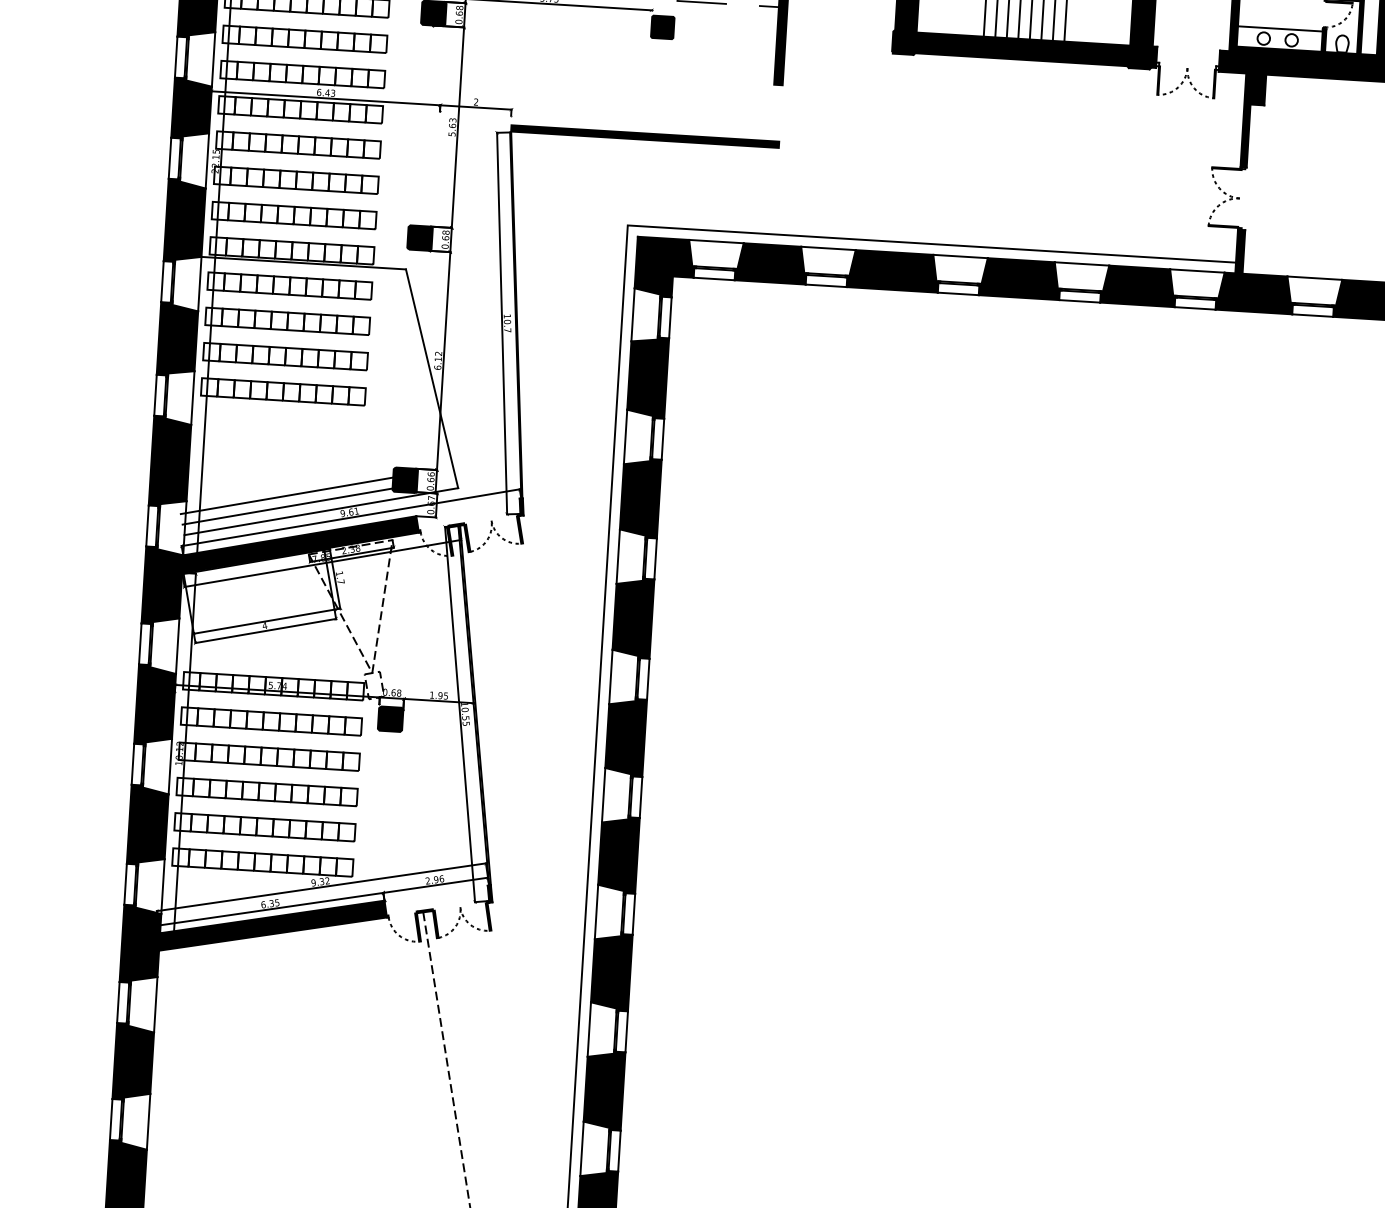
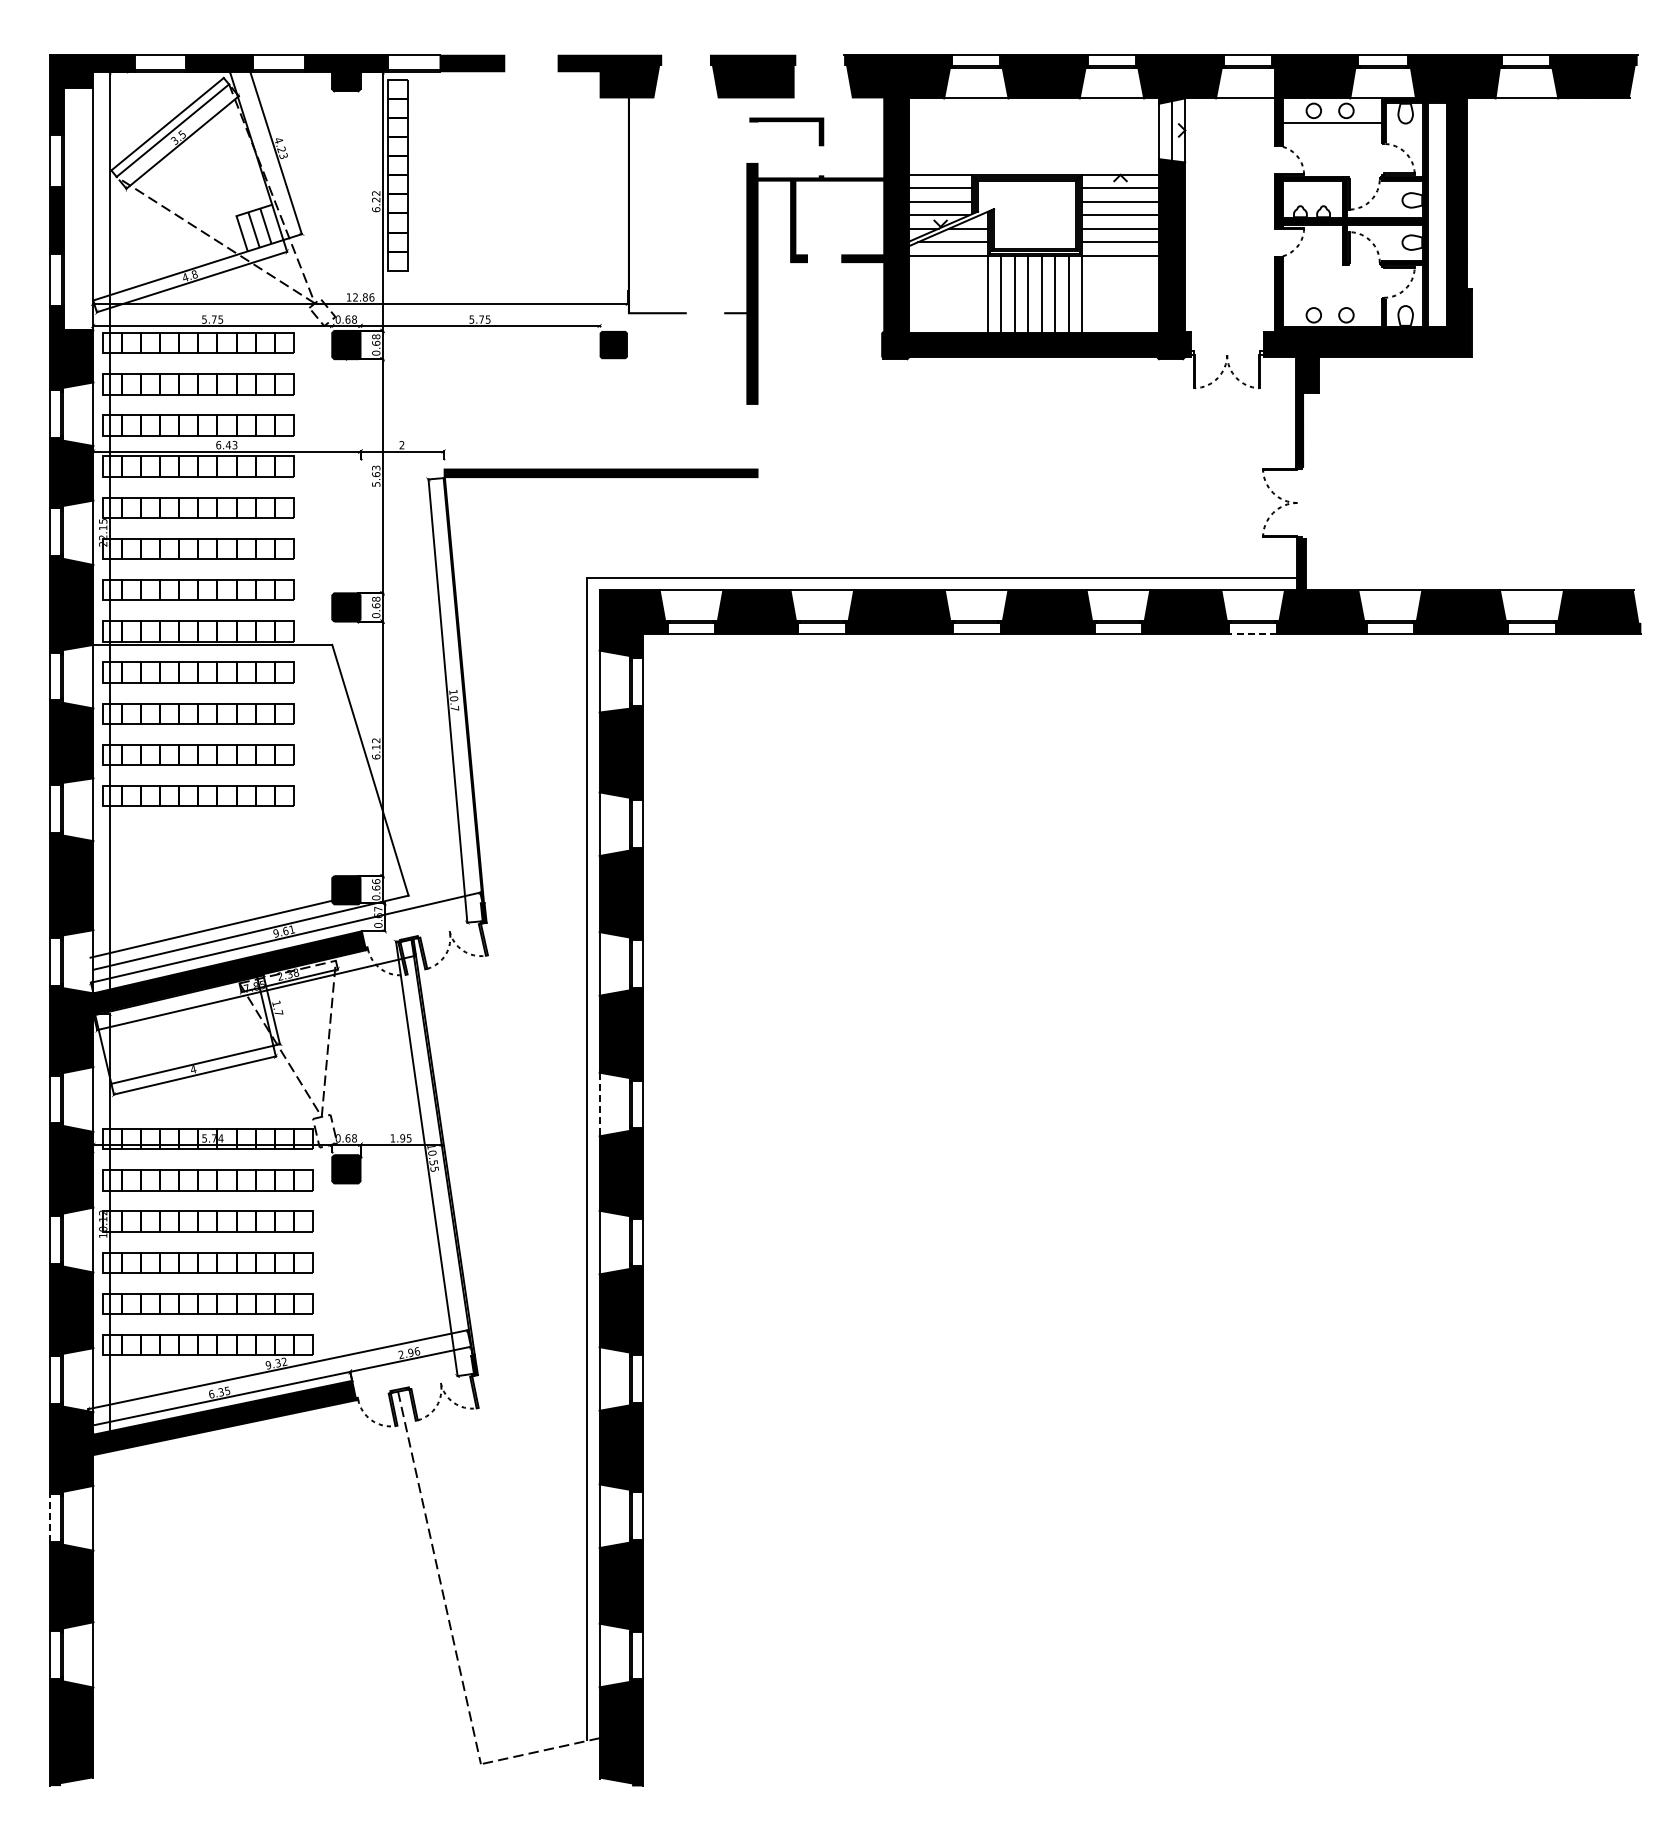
line: (1279, 28) -> (1331, 302), removed
line: (1195, 308) -> (1253, 634), solid -> dashed
line: (286, 495) -> (209, 916), removed
line: (610, 677) -> (599, 1104), solid -> dashed
line: (118, 1002) -> (49, 1518), solid -> dashed

